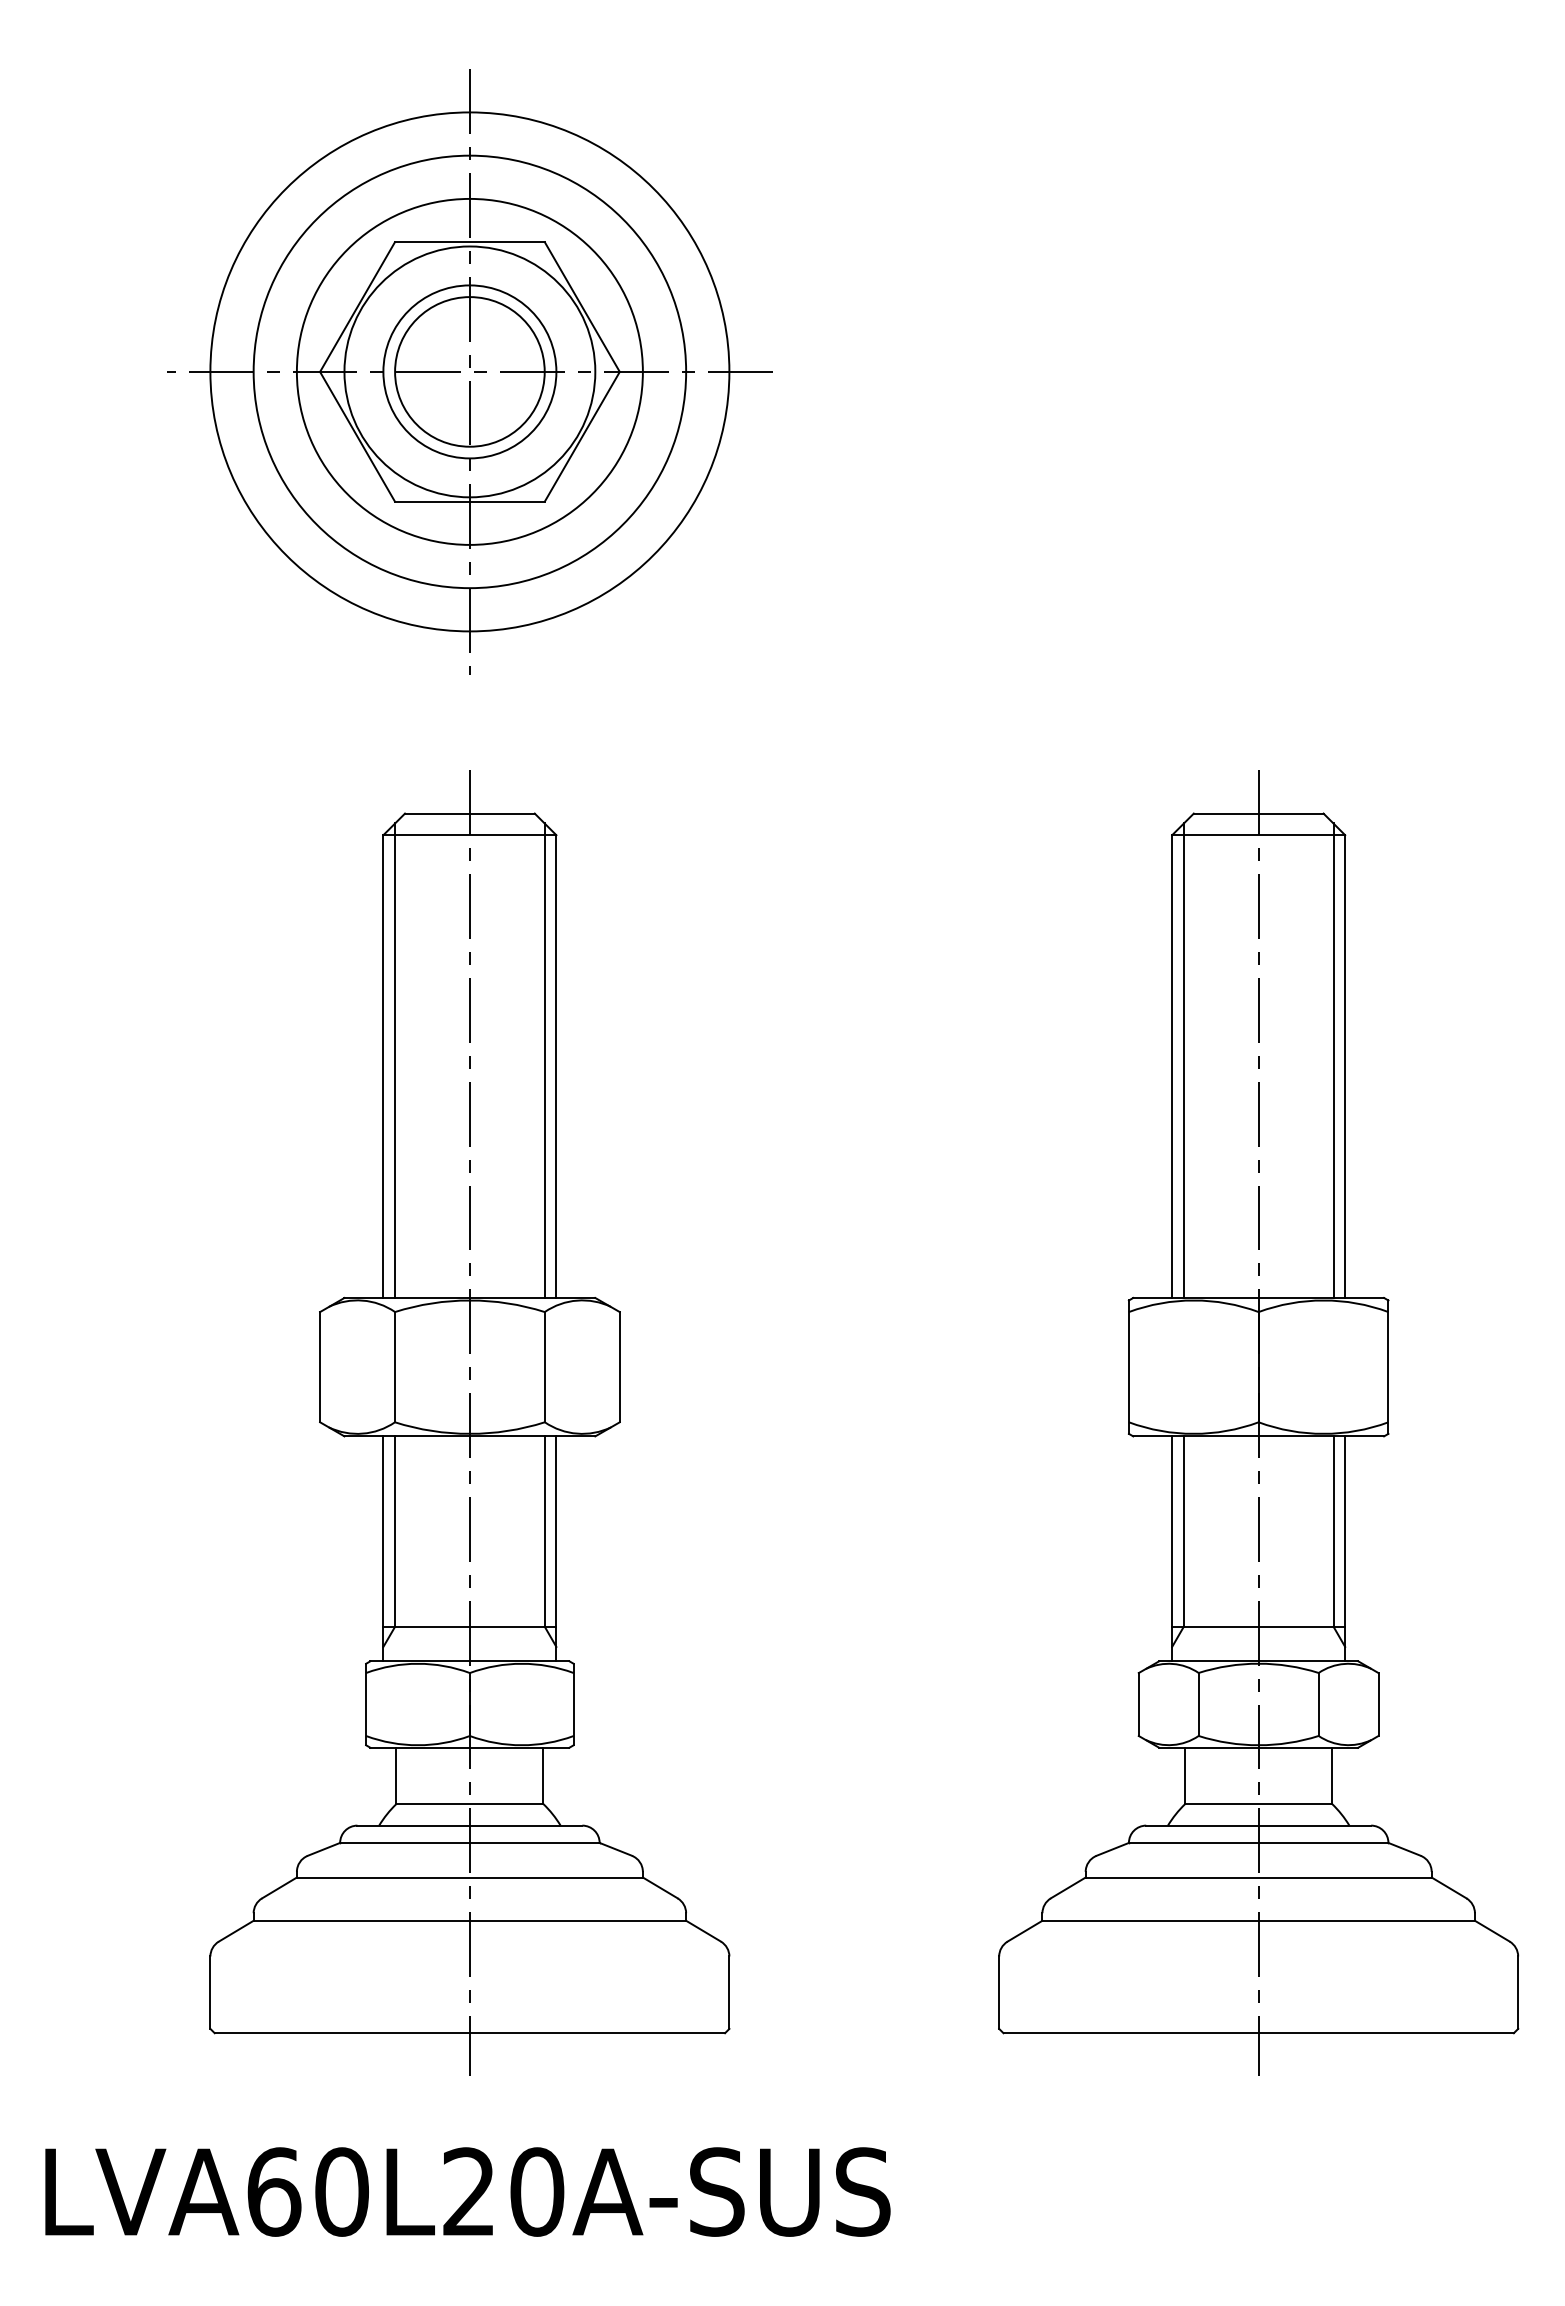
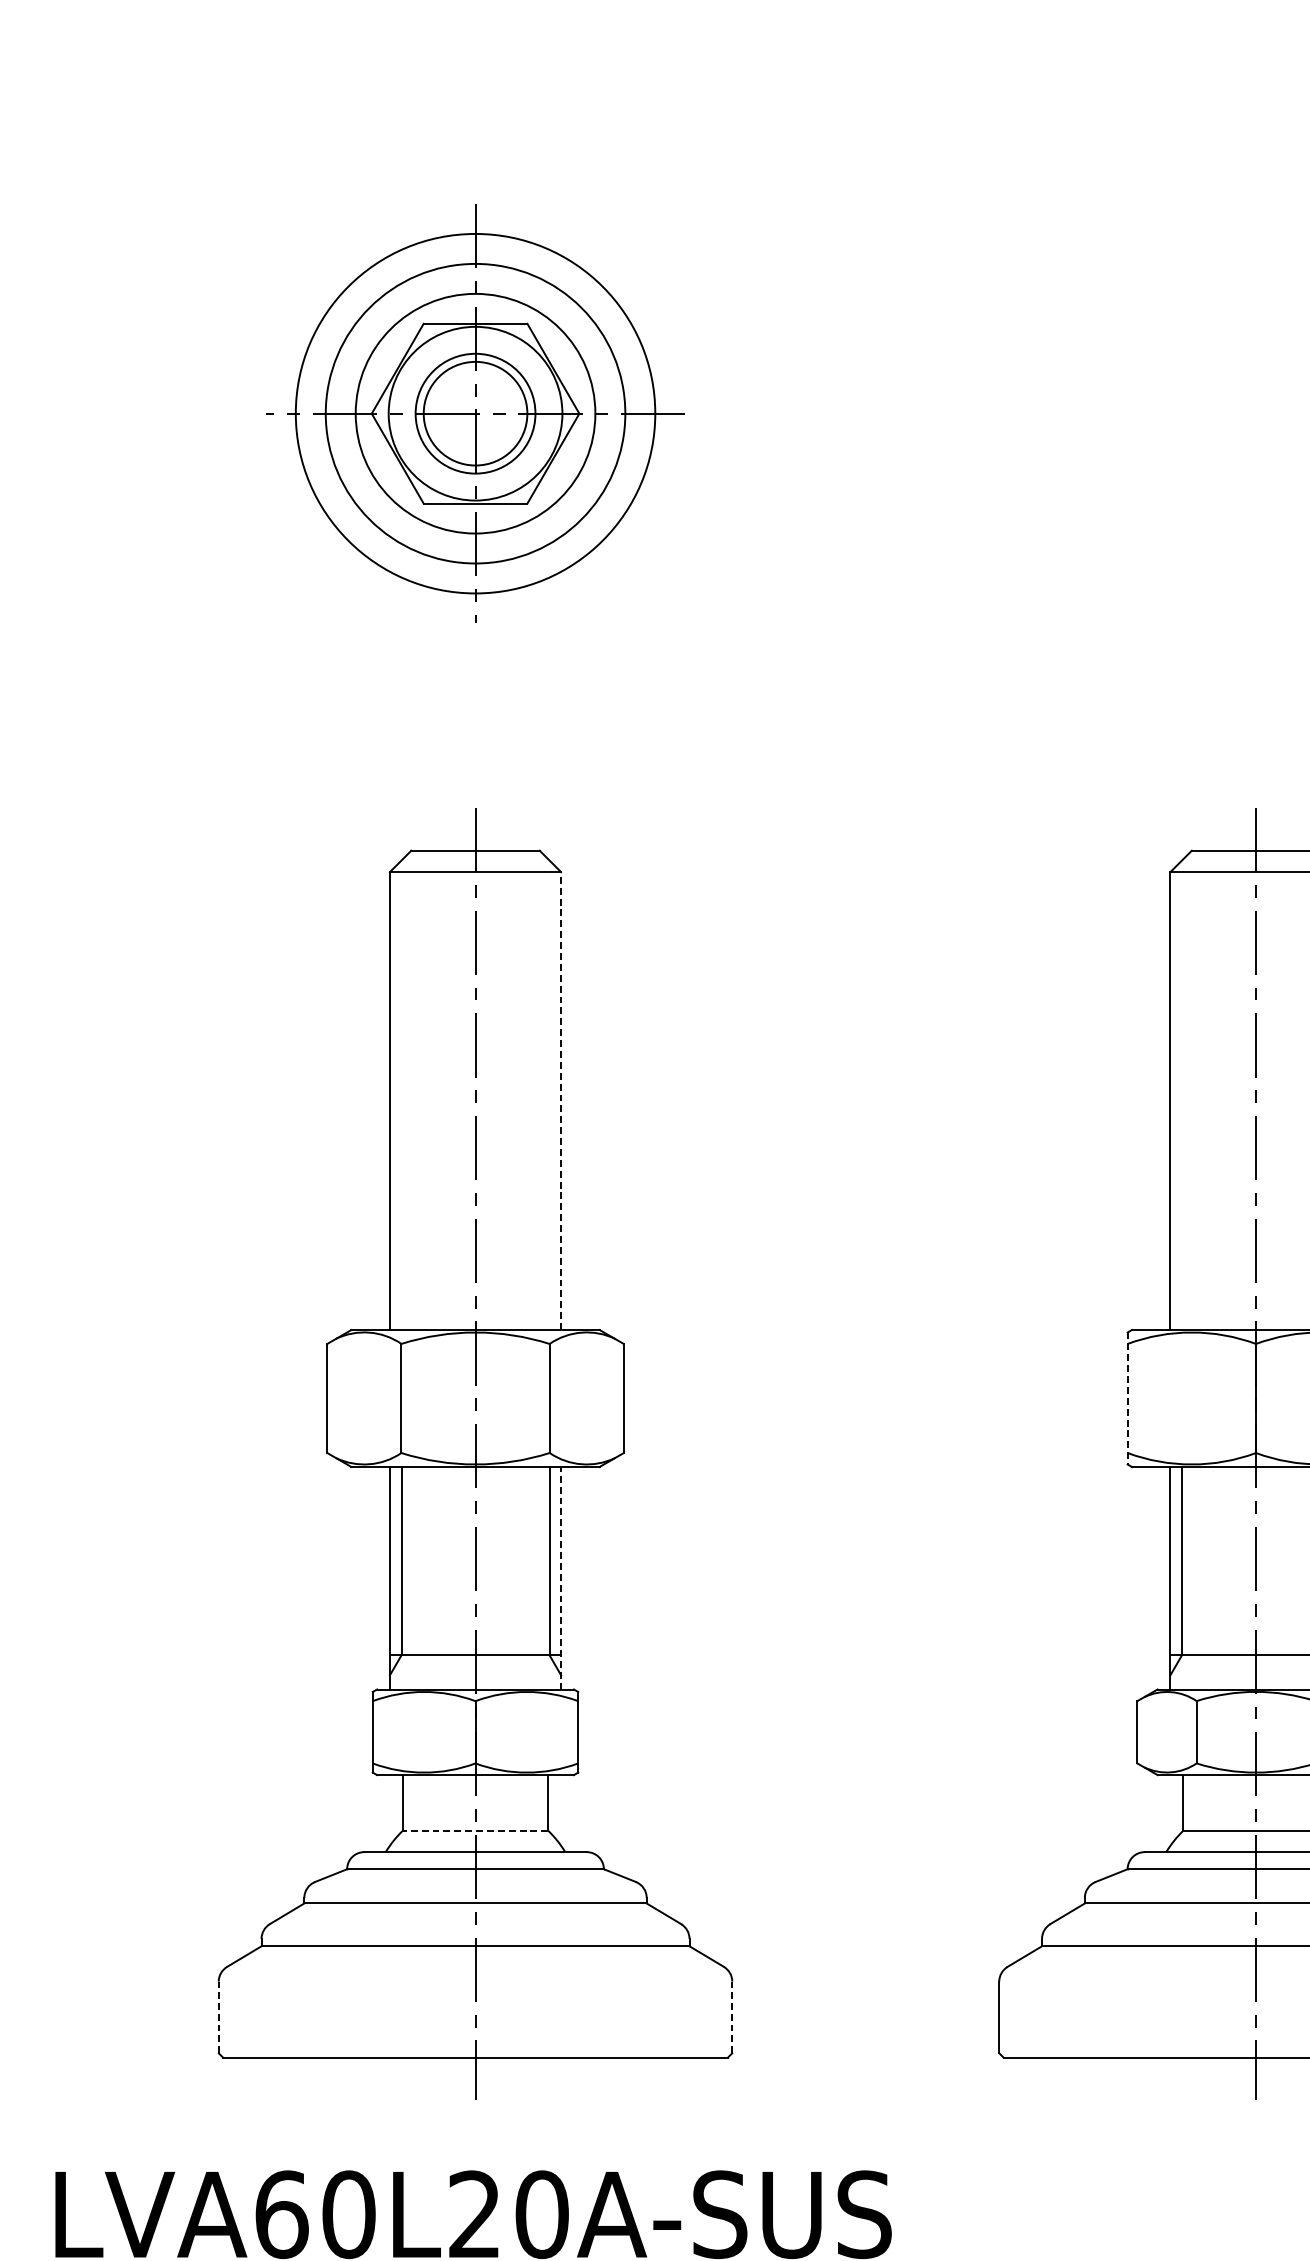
part: (469, 371) -> (475, 413), size x0.7
line: (395, 1060) -> (401, 1095), removed
line: (544, 1060) -> (549, 1095), removed
line: (1183, 1060) -> (1181, 1095), removed
line: (556, 1066) -> (561, 1100), solid -> dashed
line: (1128, 1367) -> (1127, 1398), solid -> dashed
line: (556, 1548) -> (561, 1577), solid -> dashed
line: (469, 1804) -> (475, 1831), solid -> dashed
line: (210, 1992) -> (218, 2017), solid -> dashed
line: (729, 1992) -> (732, 2017), solid -> dashed

